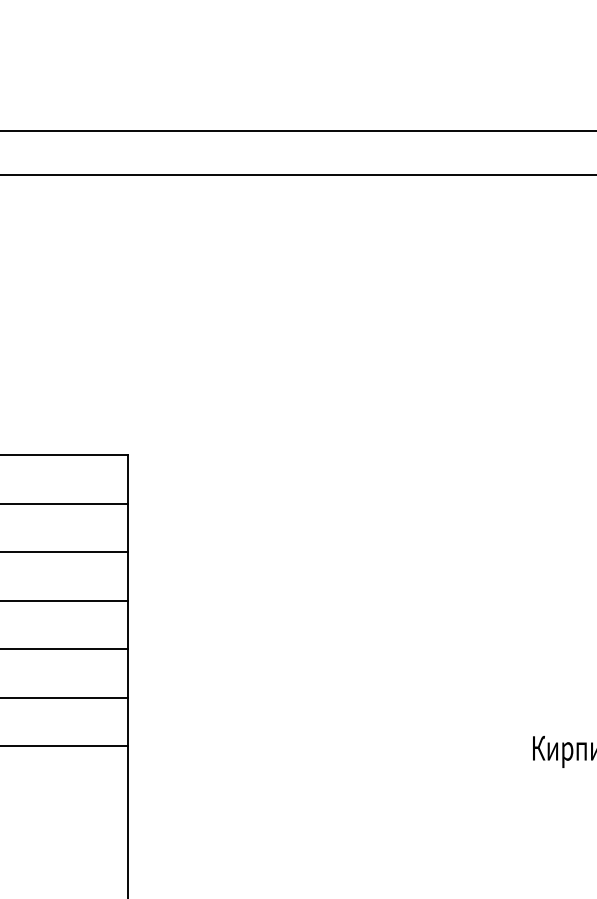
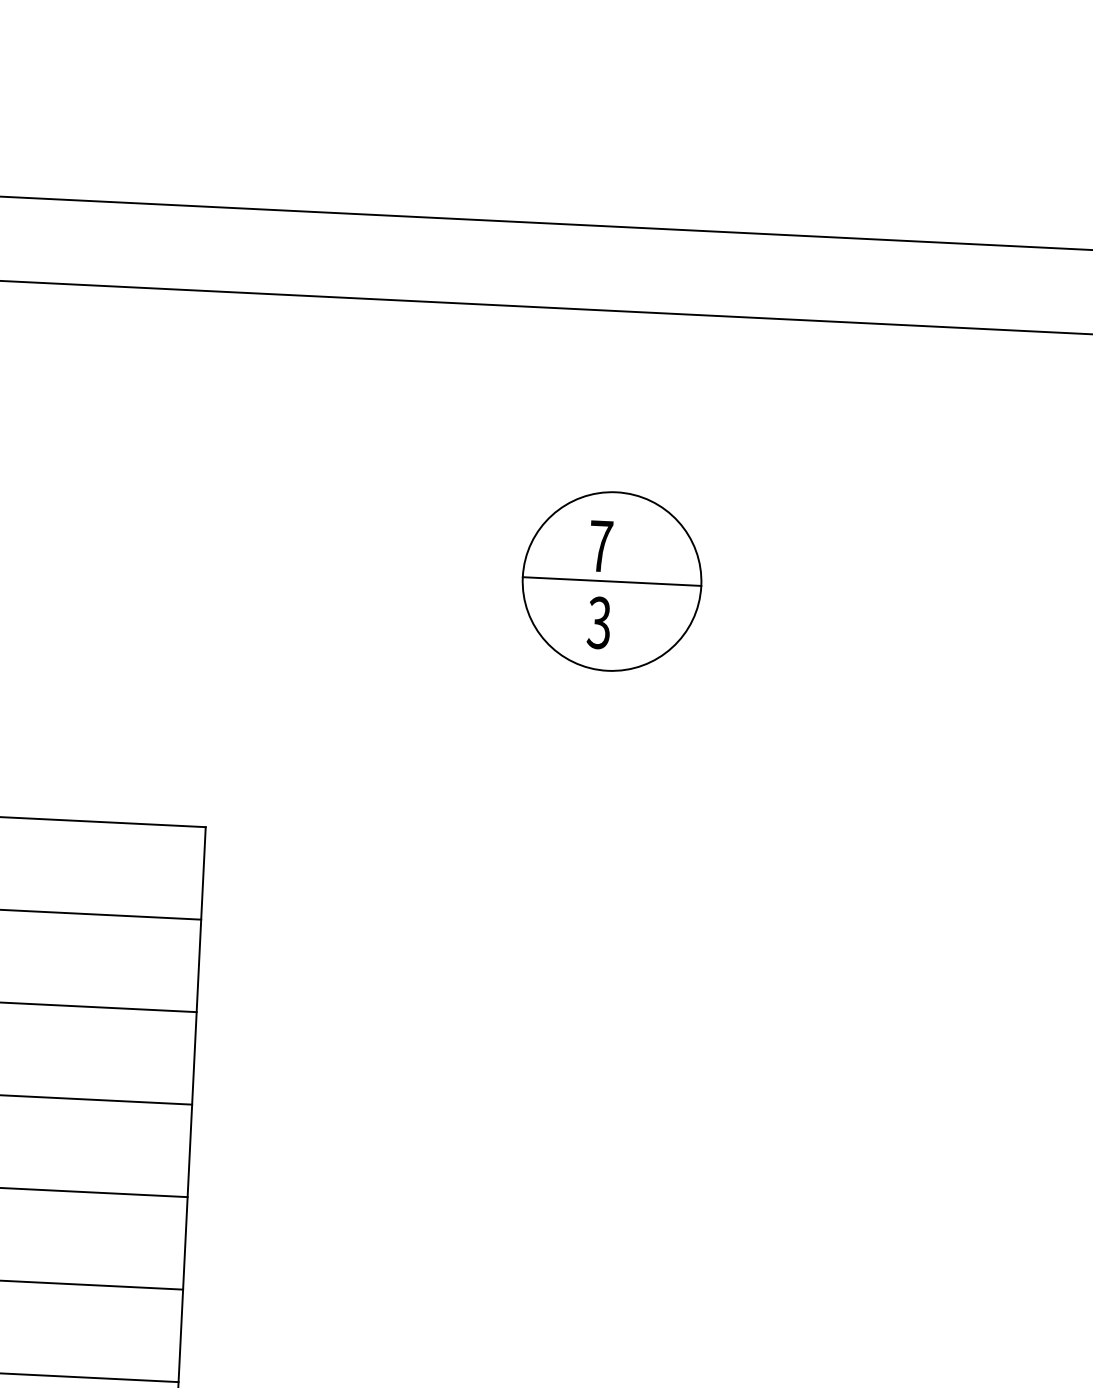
part: (333, 316) -> (610, 581), added

